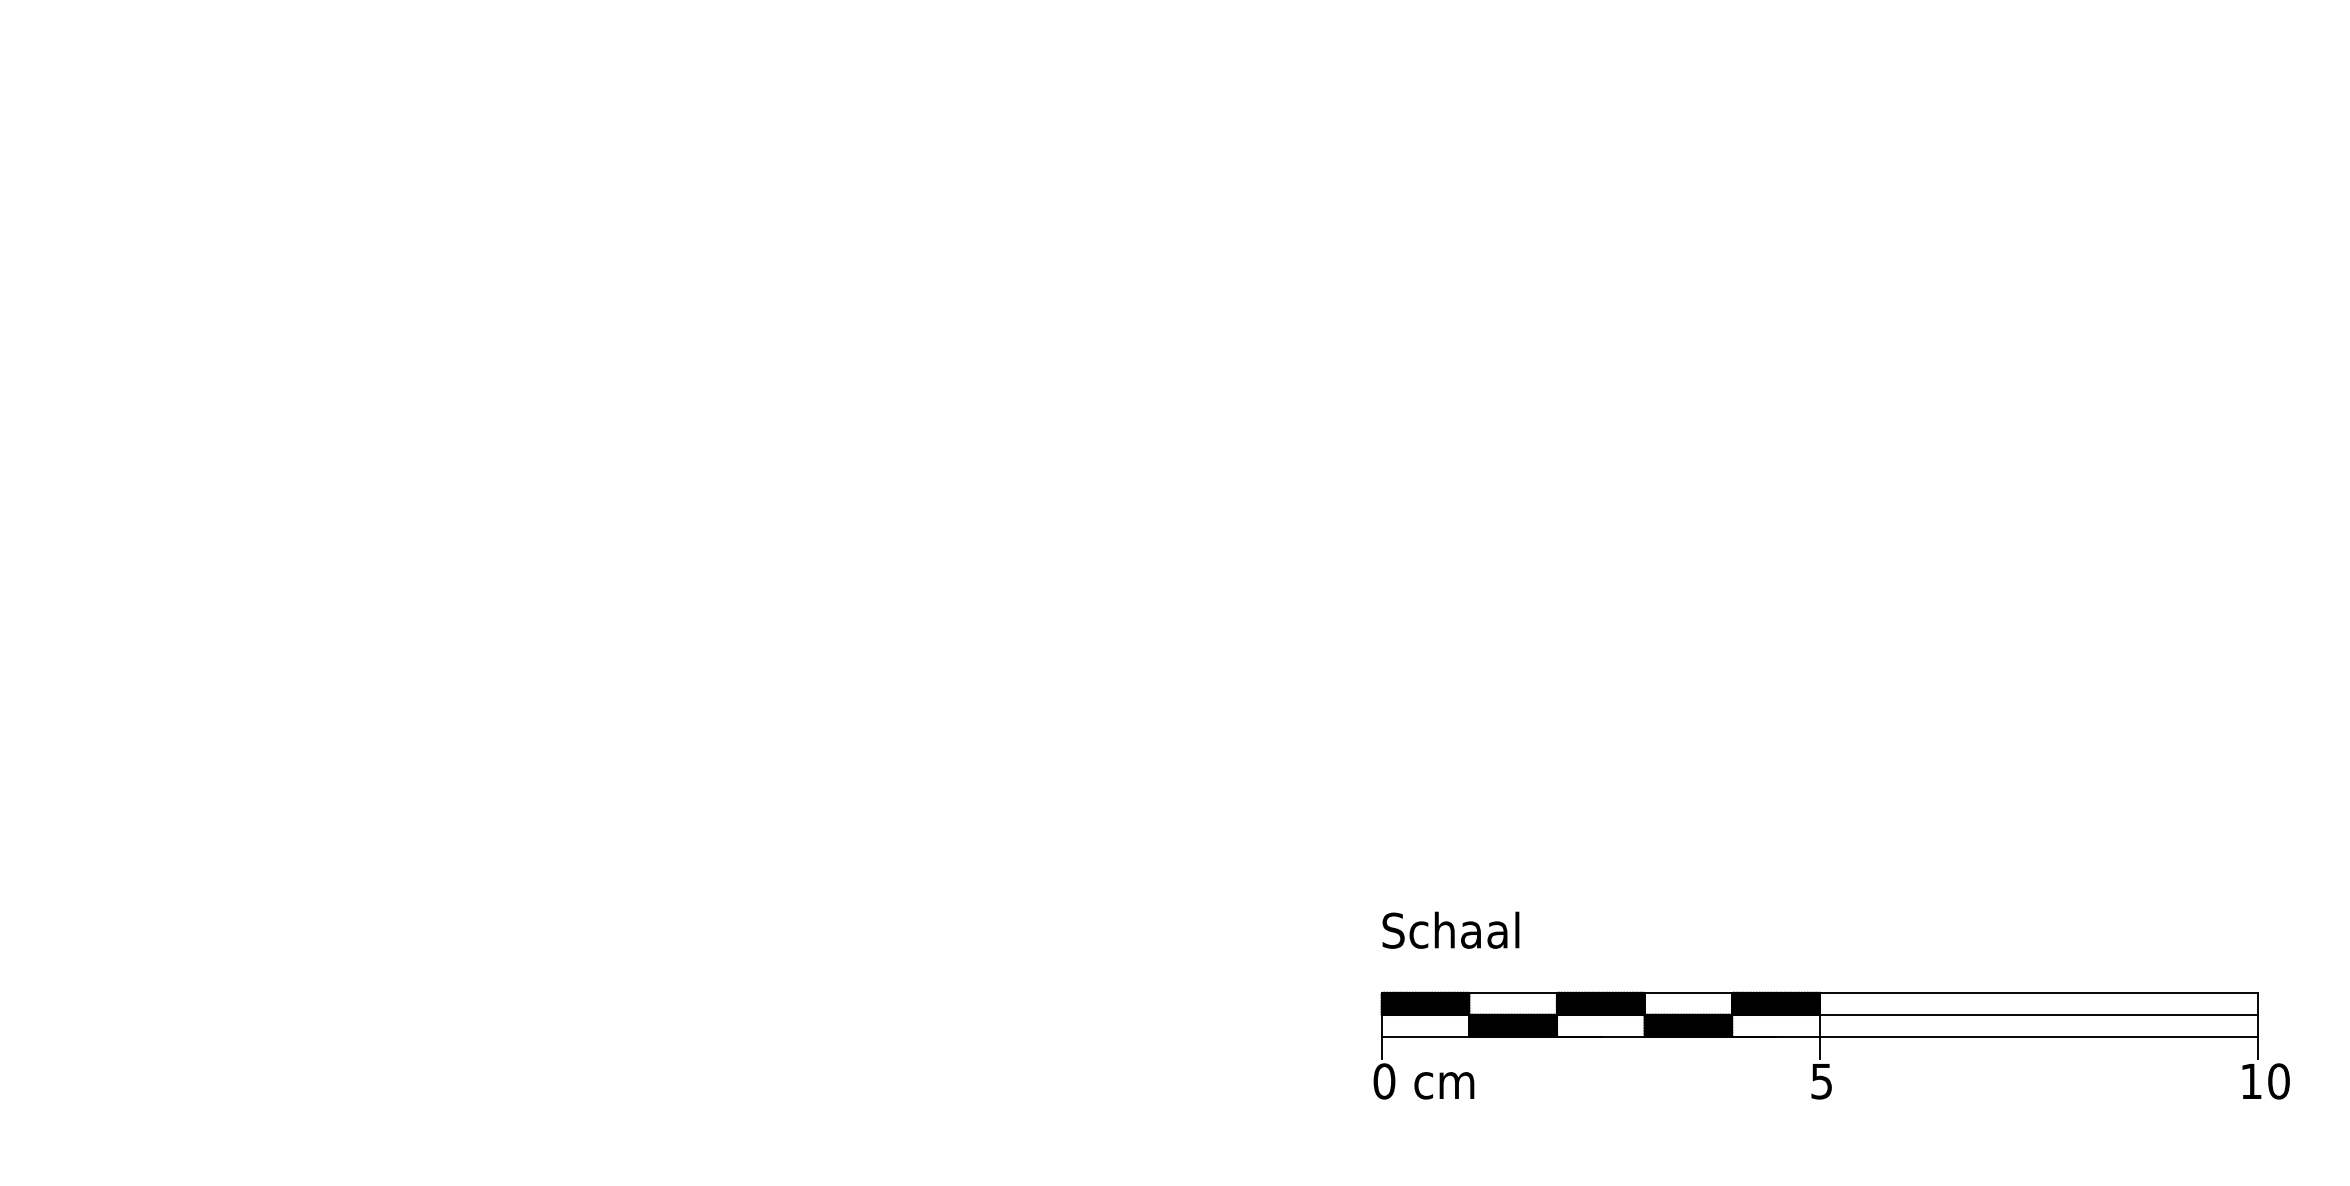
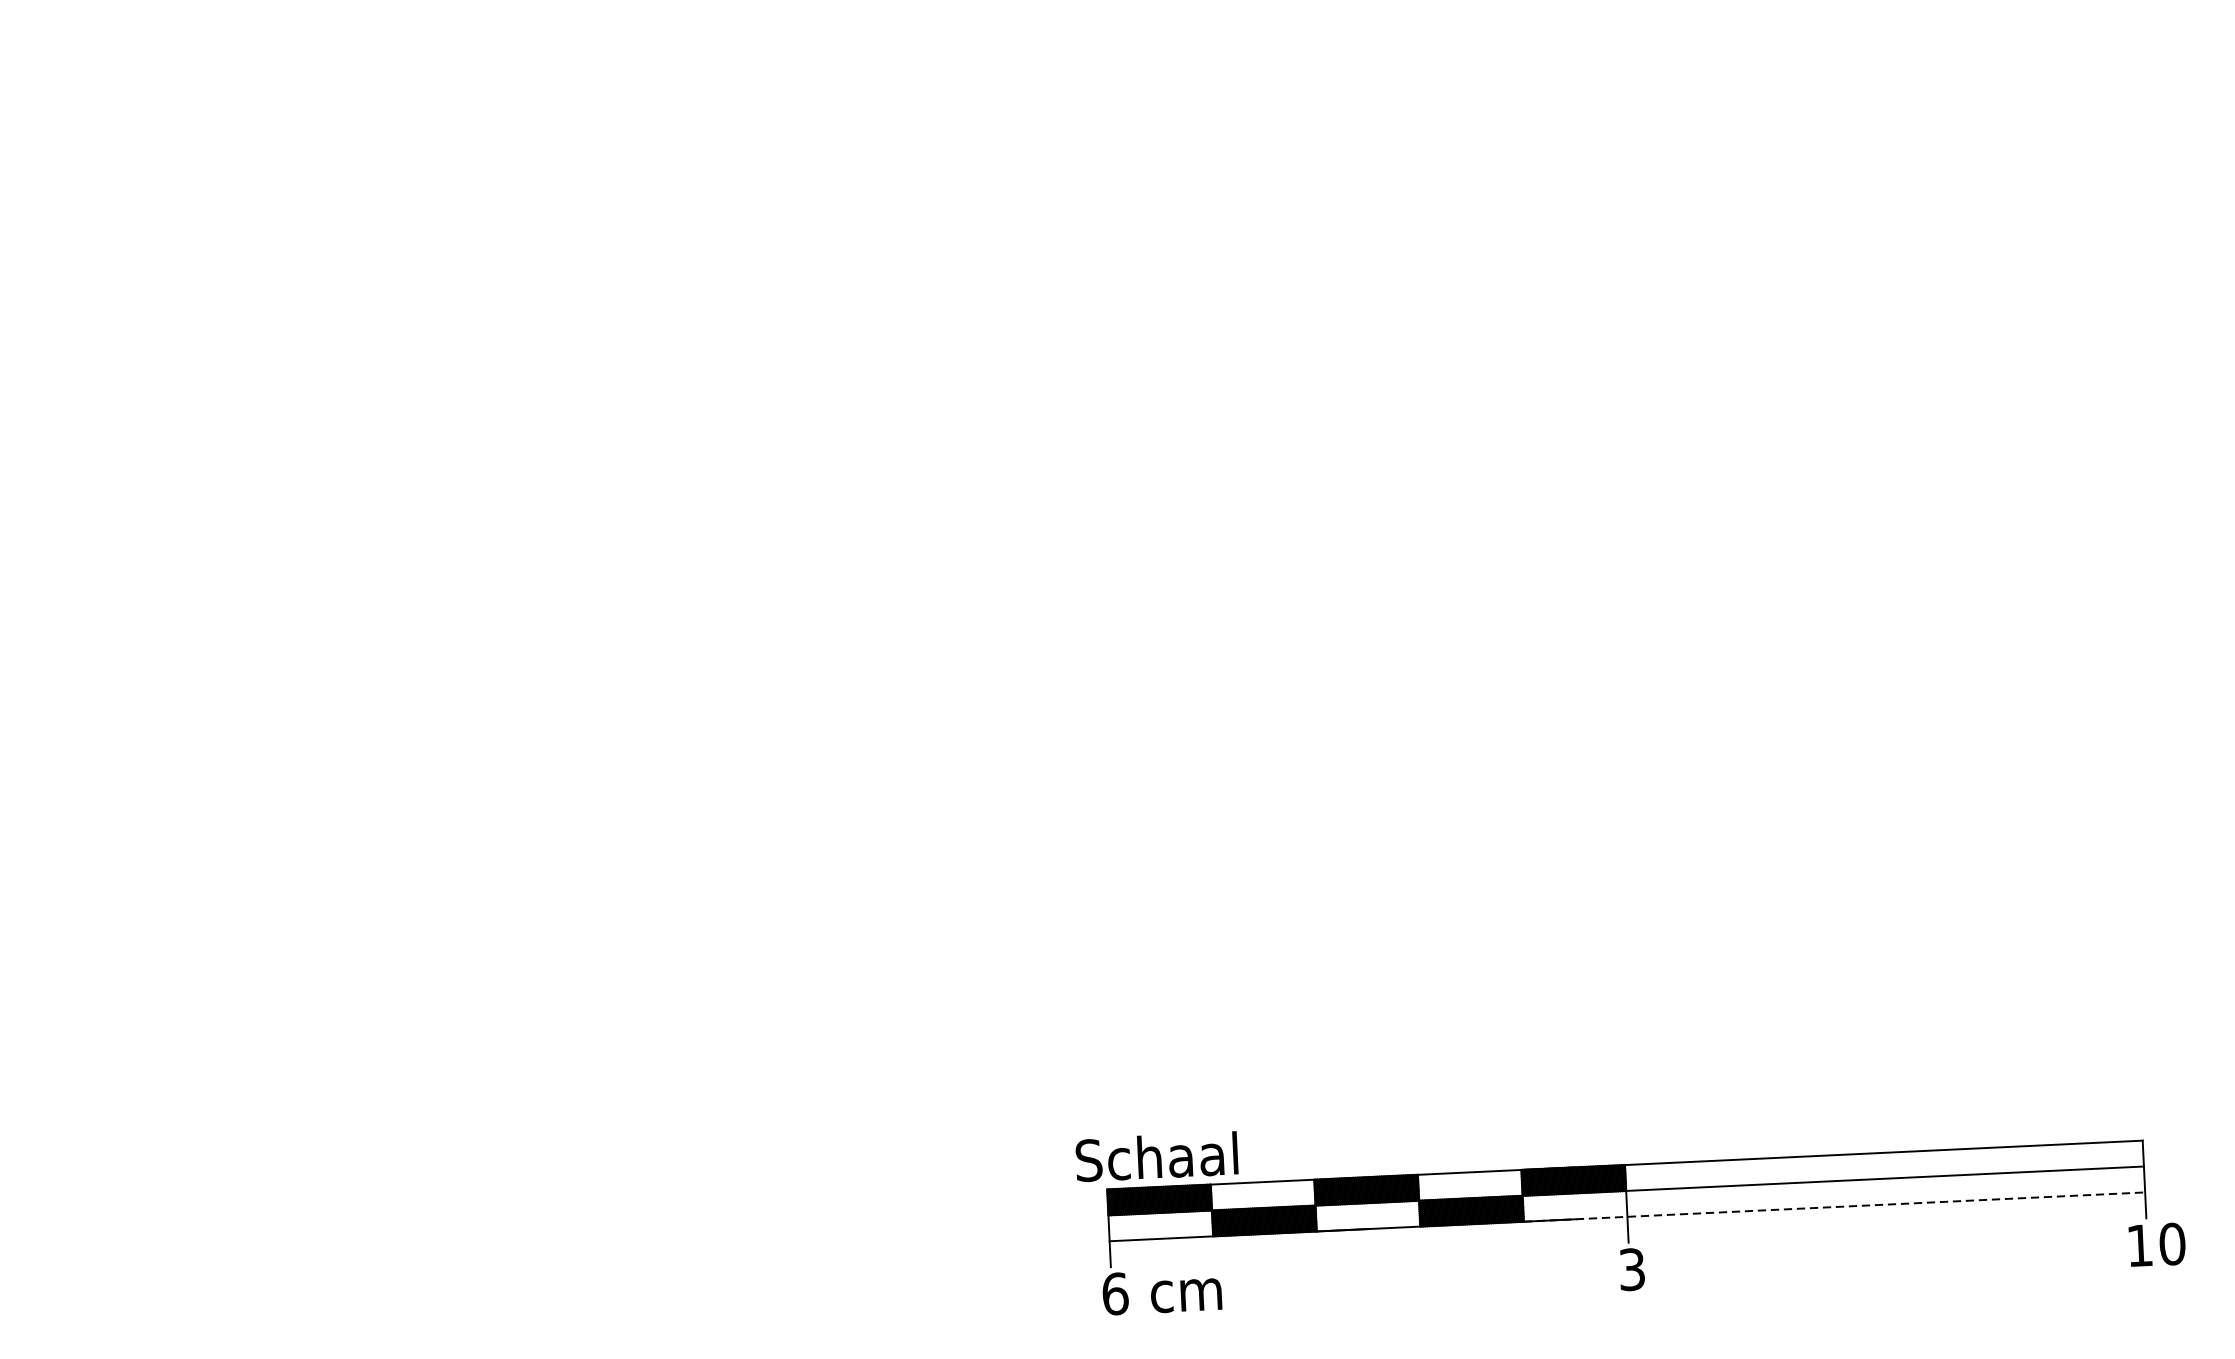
text: (1450, 929) -> (1156, 1155), moved
line: (1995, 1036) -> (1835, 1206), solid -> dashed
text: (1822, 1080) -> (1633, 1268), 5 -> 3
text: (1384, 1081) -> (1115, 1294), 0 -> 6

